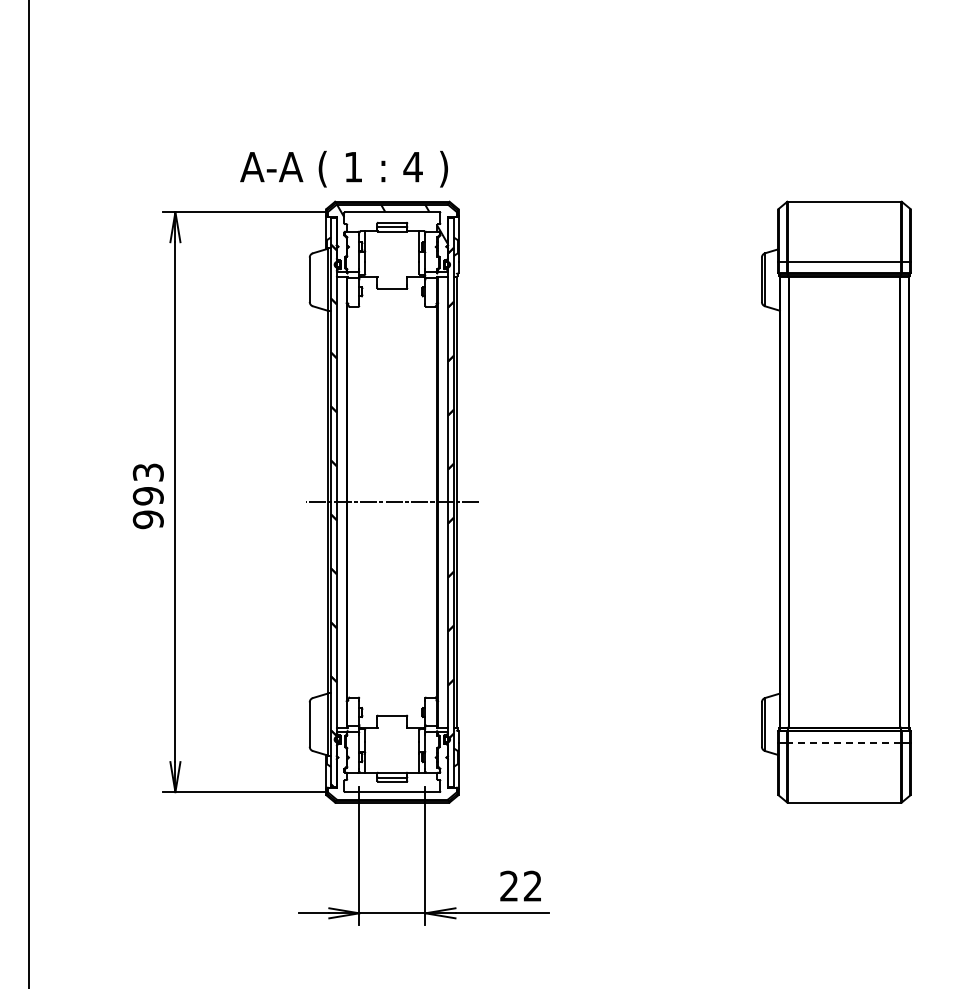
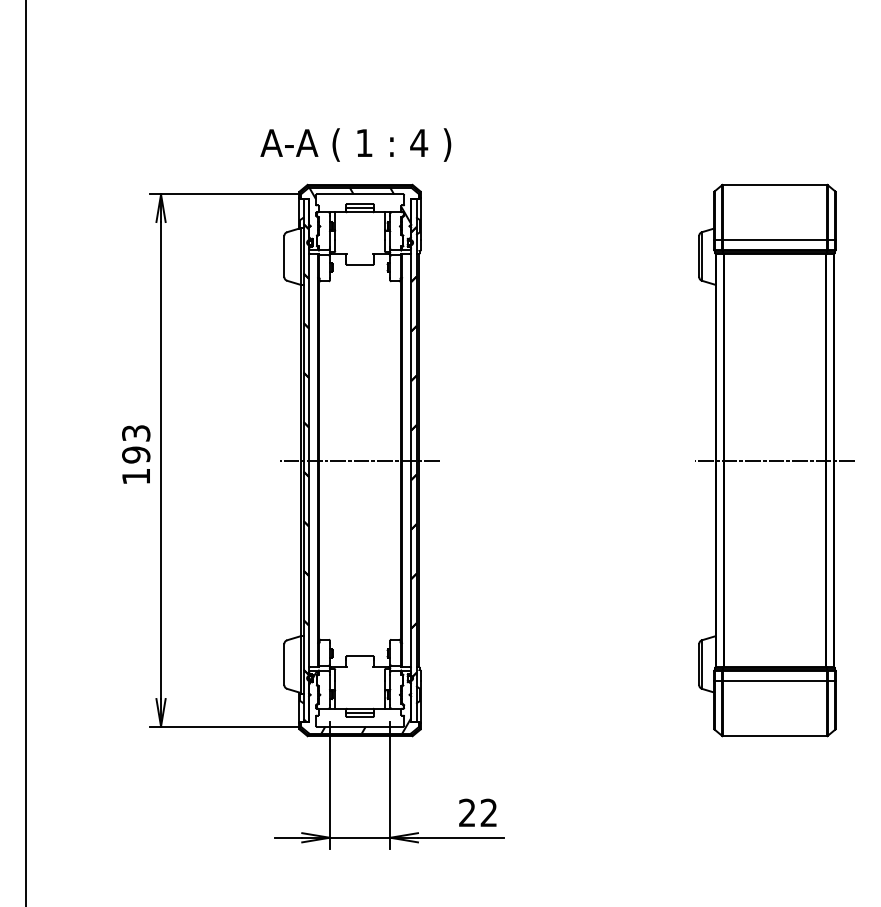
text: (343, 168) -> (355, 144), moved
line: (844, 502) -> (774, 460), added
text: (148, 519) -> (136, 476), 993 -> 193
line: (844, 742) -> (774, 681), dashed -> solid
hatch: (392, 765) -> (360, 702), added

